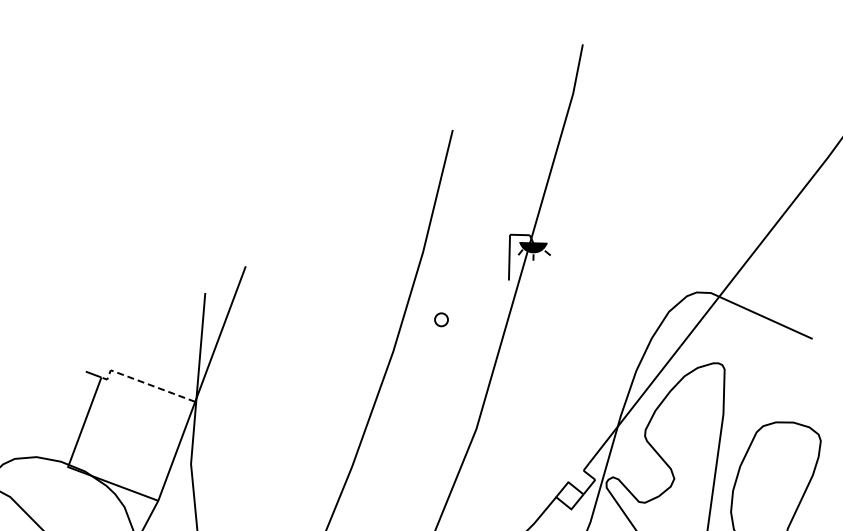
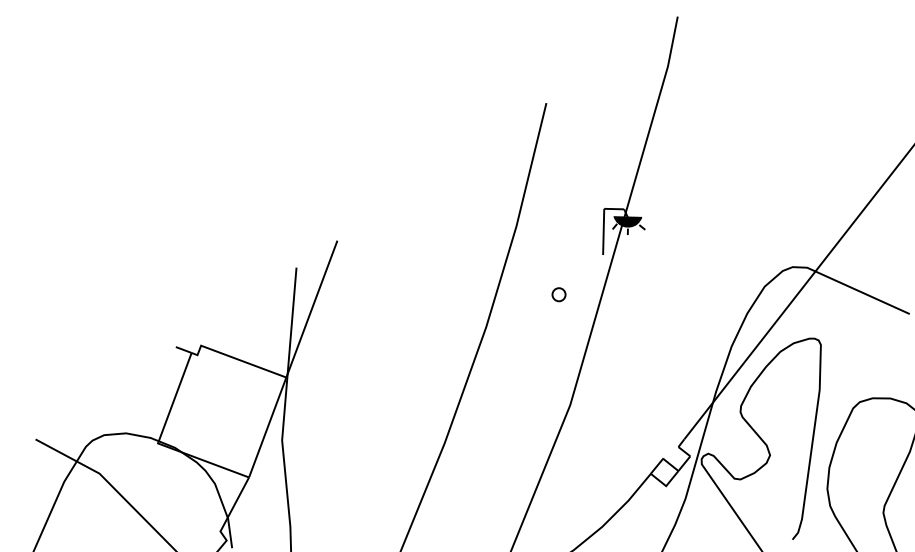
circle: (440, 319) -> (558, 294), moved
line: (142, 381) -> (233, 357), dashed -> solid

